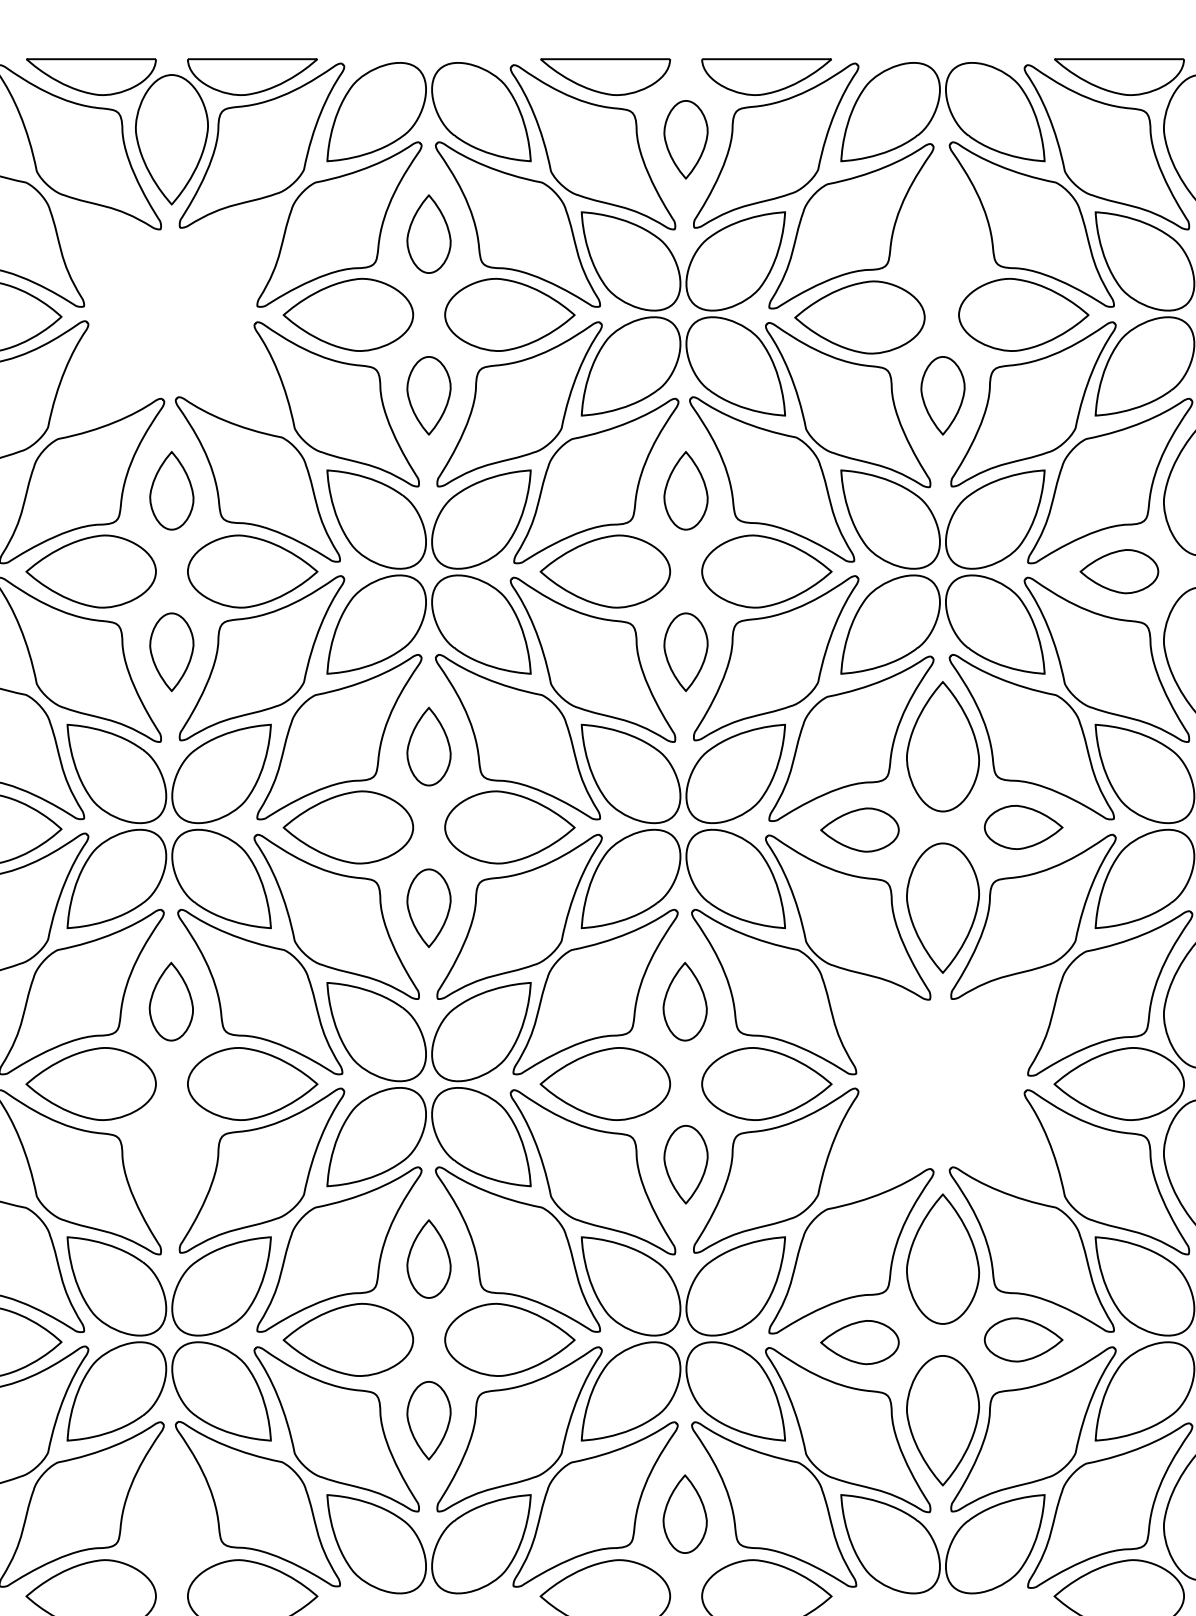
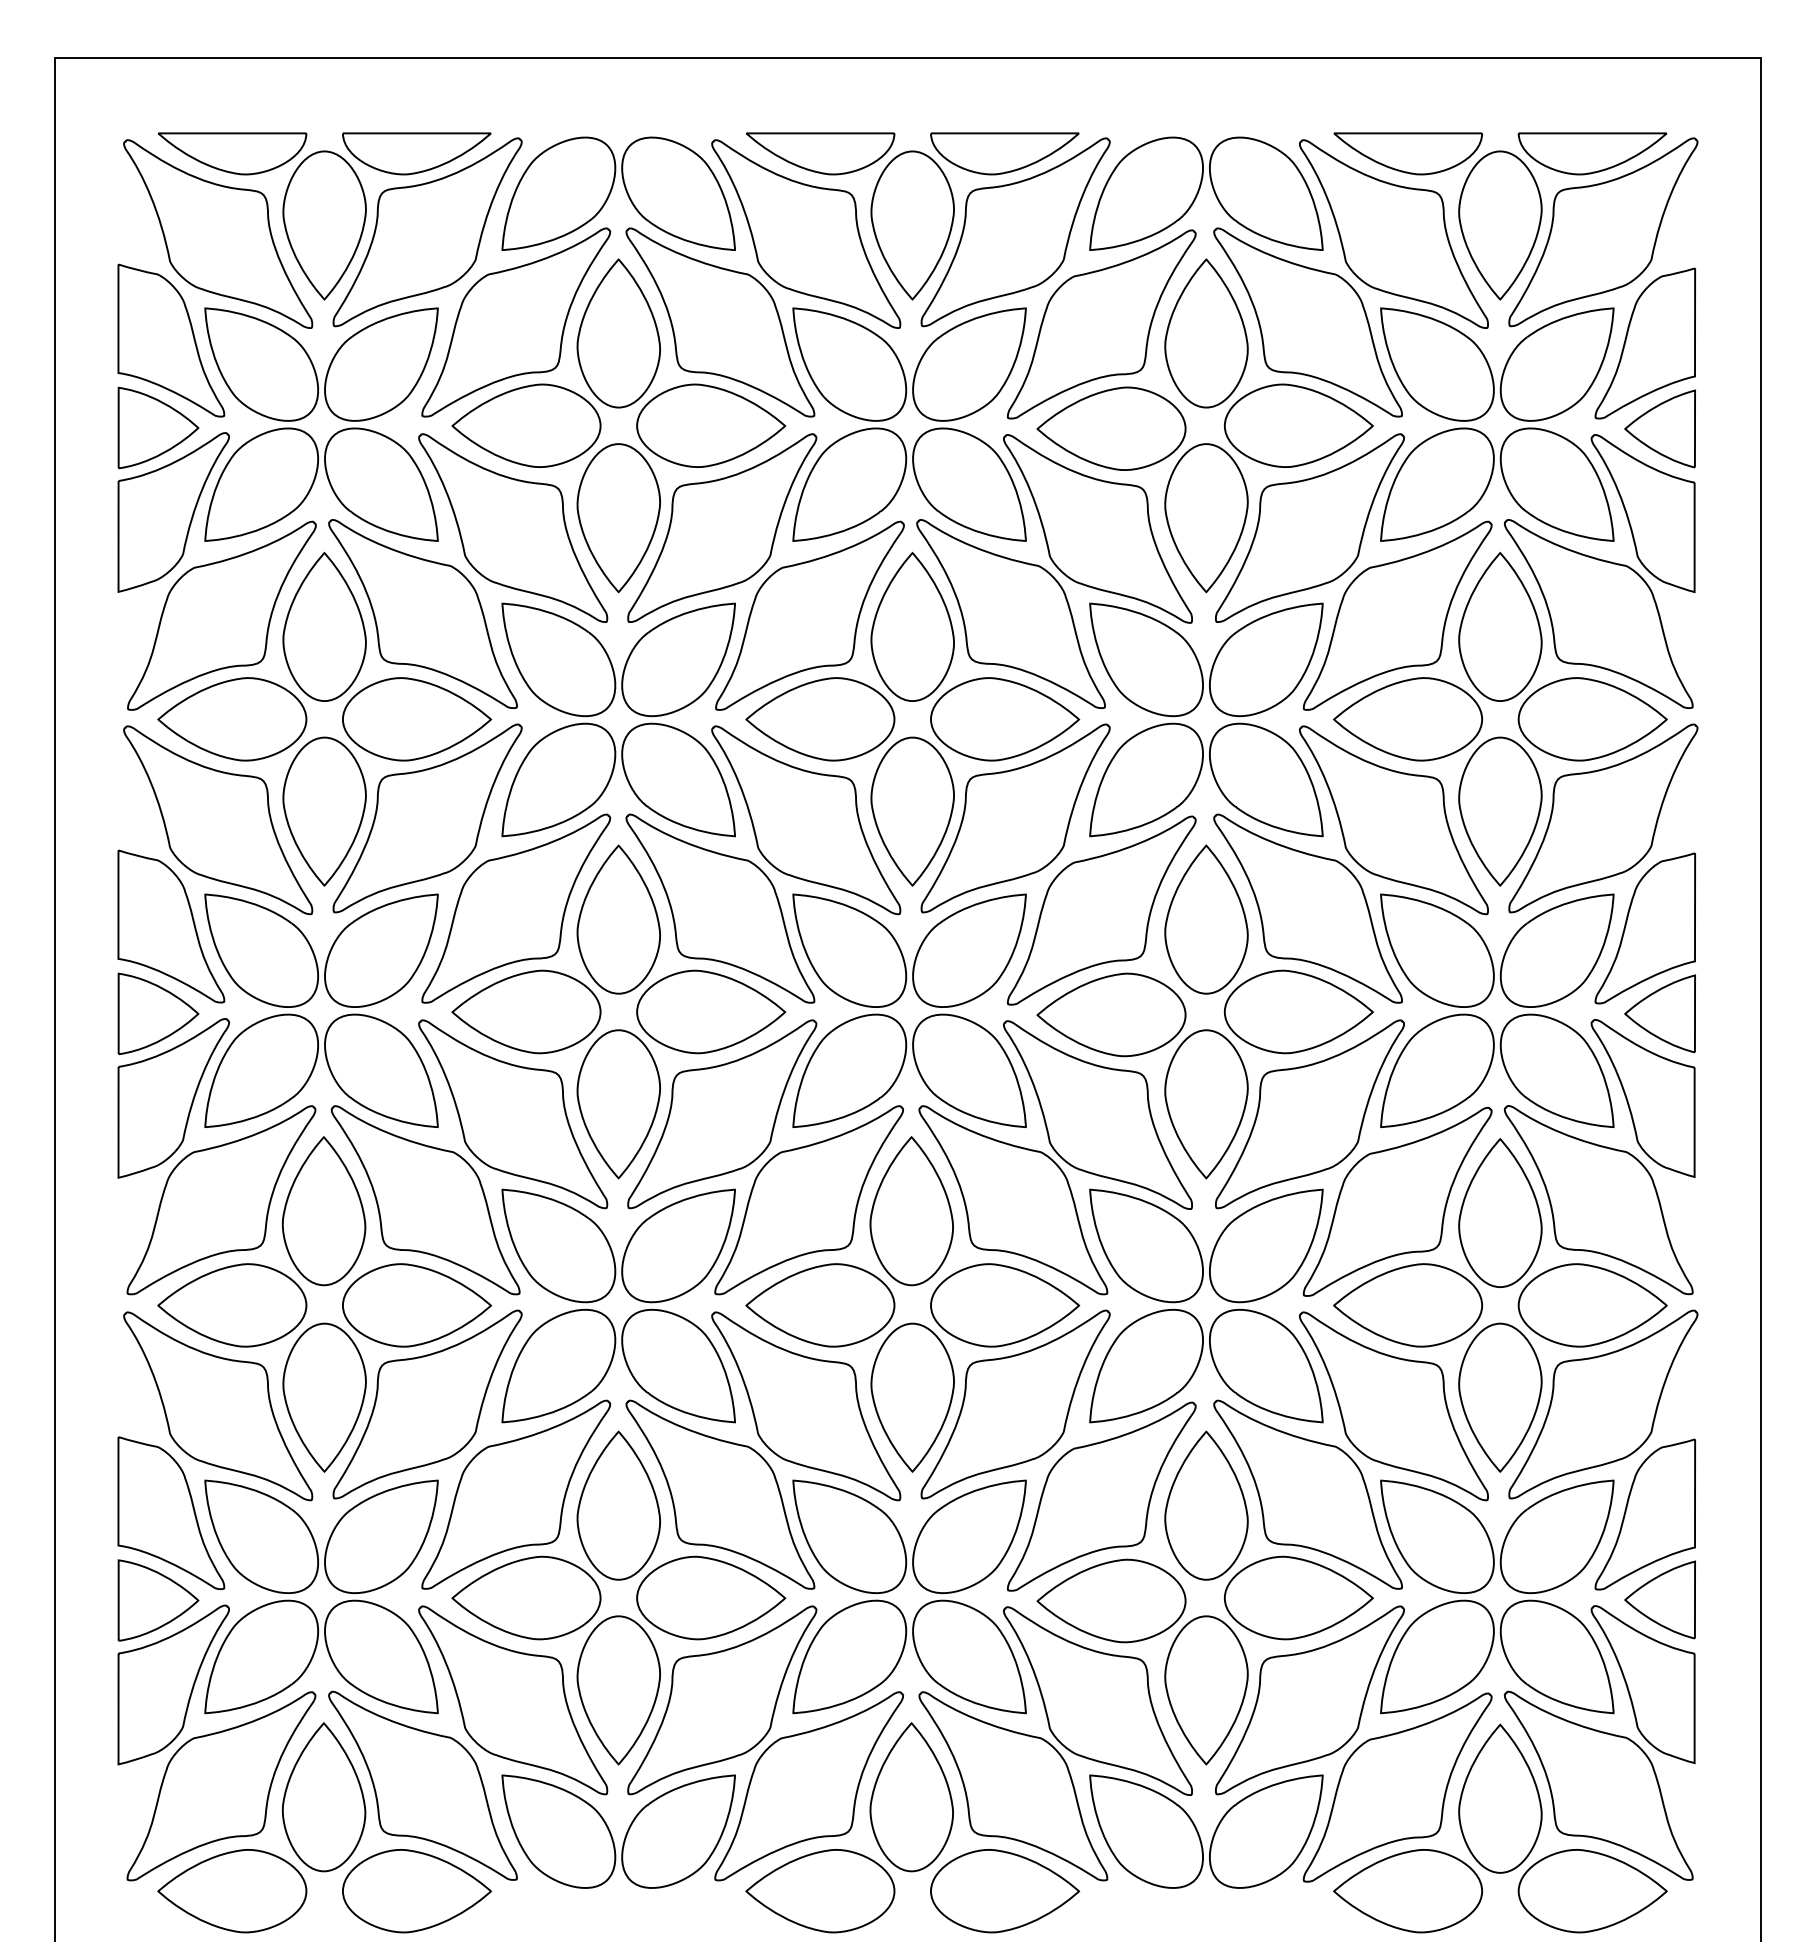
part: (685, 139) -> (912, 225), size x1.67
part: (428, 234) -> (618, 333), size x1.67
part: (943, 234) -> (1206, 333), added
part: (159, 304) -> (310, 413), added
part: (428, 395) -> (618, 518), size x1.67
part: (943, 395) -> (1206, 518), size x1.67
part: (171, 490) -> (324, 626), size x1.67
part: (685, 490) -> (912, 626), size x1.67
part: (1119, 571) -> (1408, 719), size x1.67
part: (171, 652) -> (324, 811), size x1.67
part: (685, 652) -> (912, 811), size x1.67
part: (428, 746) -> (618, 919), size x1.67
part: (1023, 827) -> (1298, 1011), size x1.67
part: (859, 829) -> (1111, 1014), size x1.67
part: (428, 908) -> (618, 1104), size x1.67
part: (170, 1001) -> (323, 1211), size x1.67
part: (685, 1001) -> (911, 1211), size x1.67
part: (934, 1074) -> (1196, 1294), added
part: (171, 1164) -> (324, 1397), added
part: (685, 1164) -> (912, 1397), size x1.67
part: (428, 1258) -> (618, 1505), size x1.67
part: (1023, 1339) -> (1298, 1597), size x1.67
part: (859, 1342) -> (1111, 1600), size x1.67
part: (428, 1420) -> (618, 1690), size x1.67
part: (170, 1514) -> (323, 1797), added
part: (685, 1514) -> (911, 1797), size x1.67

